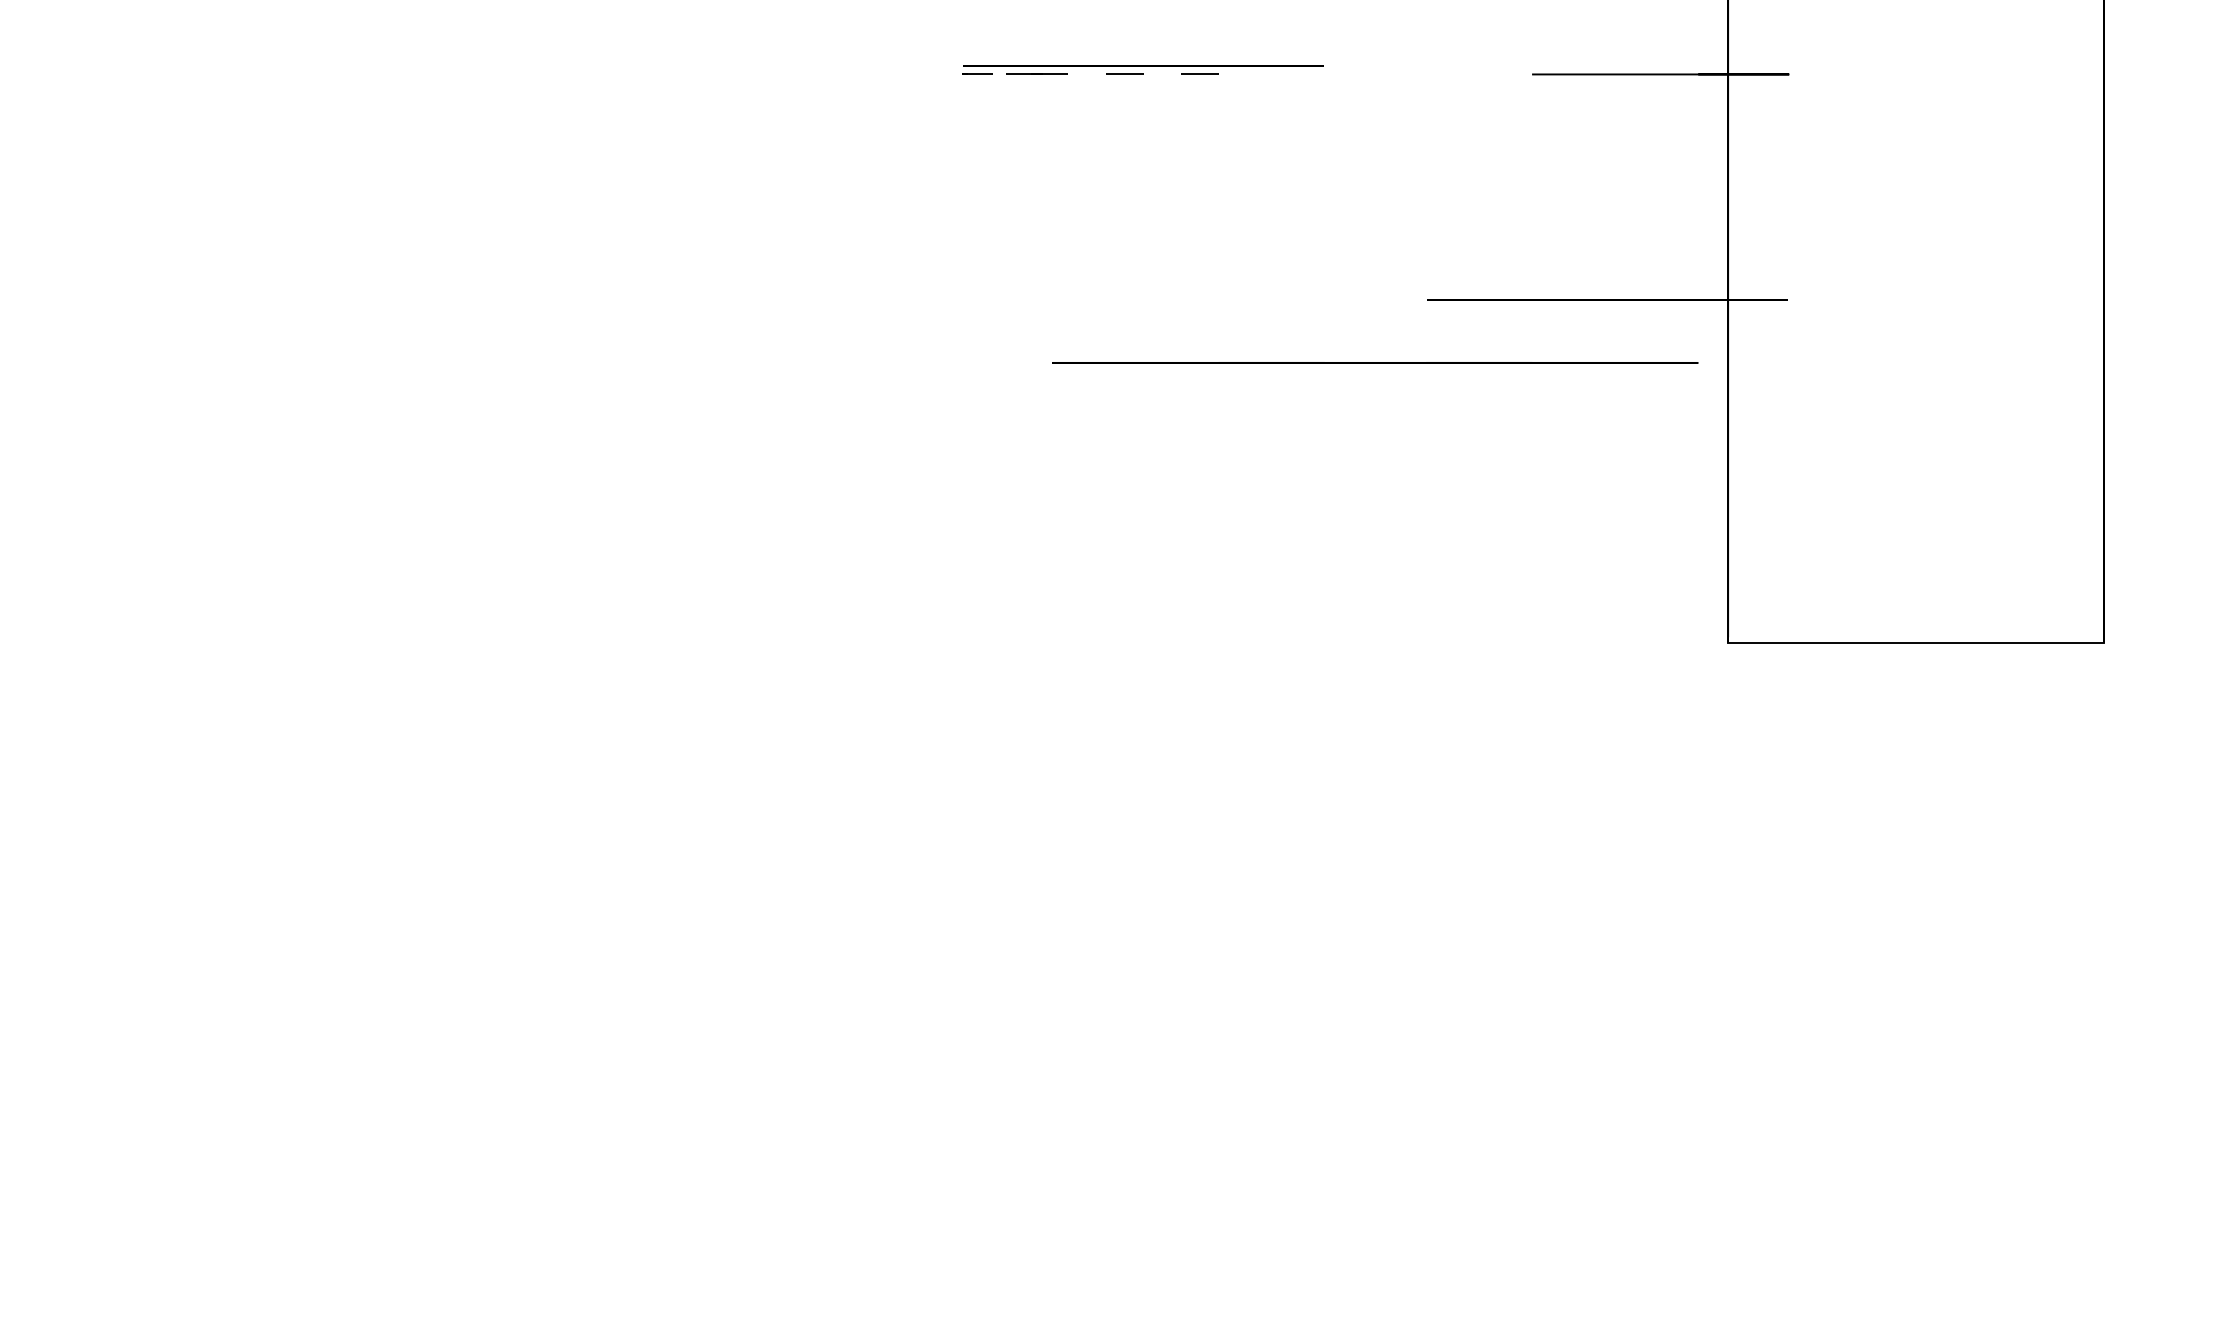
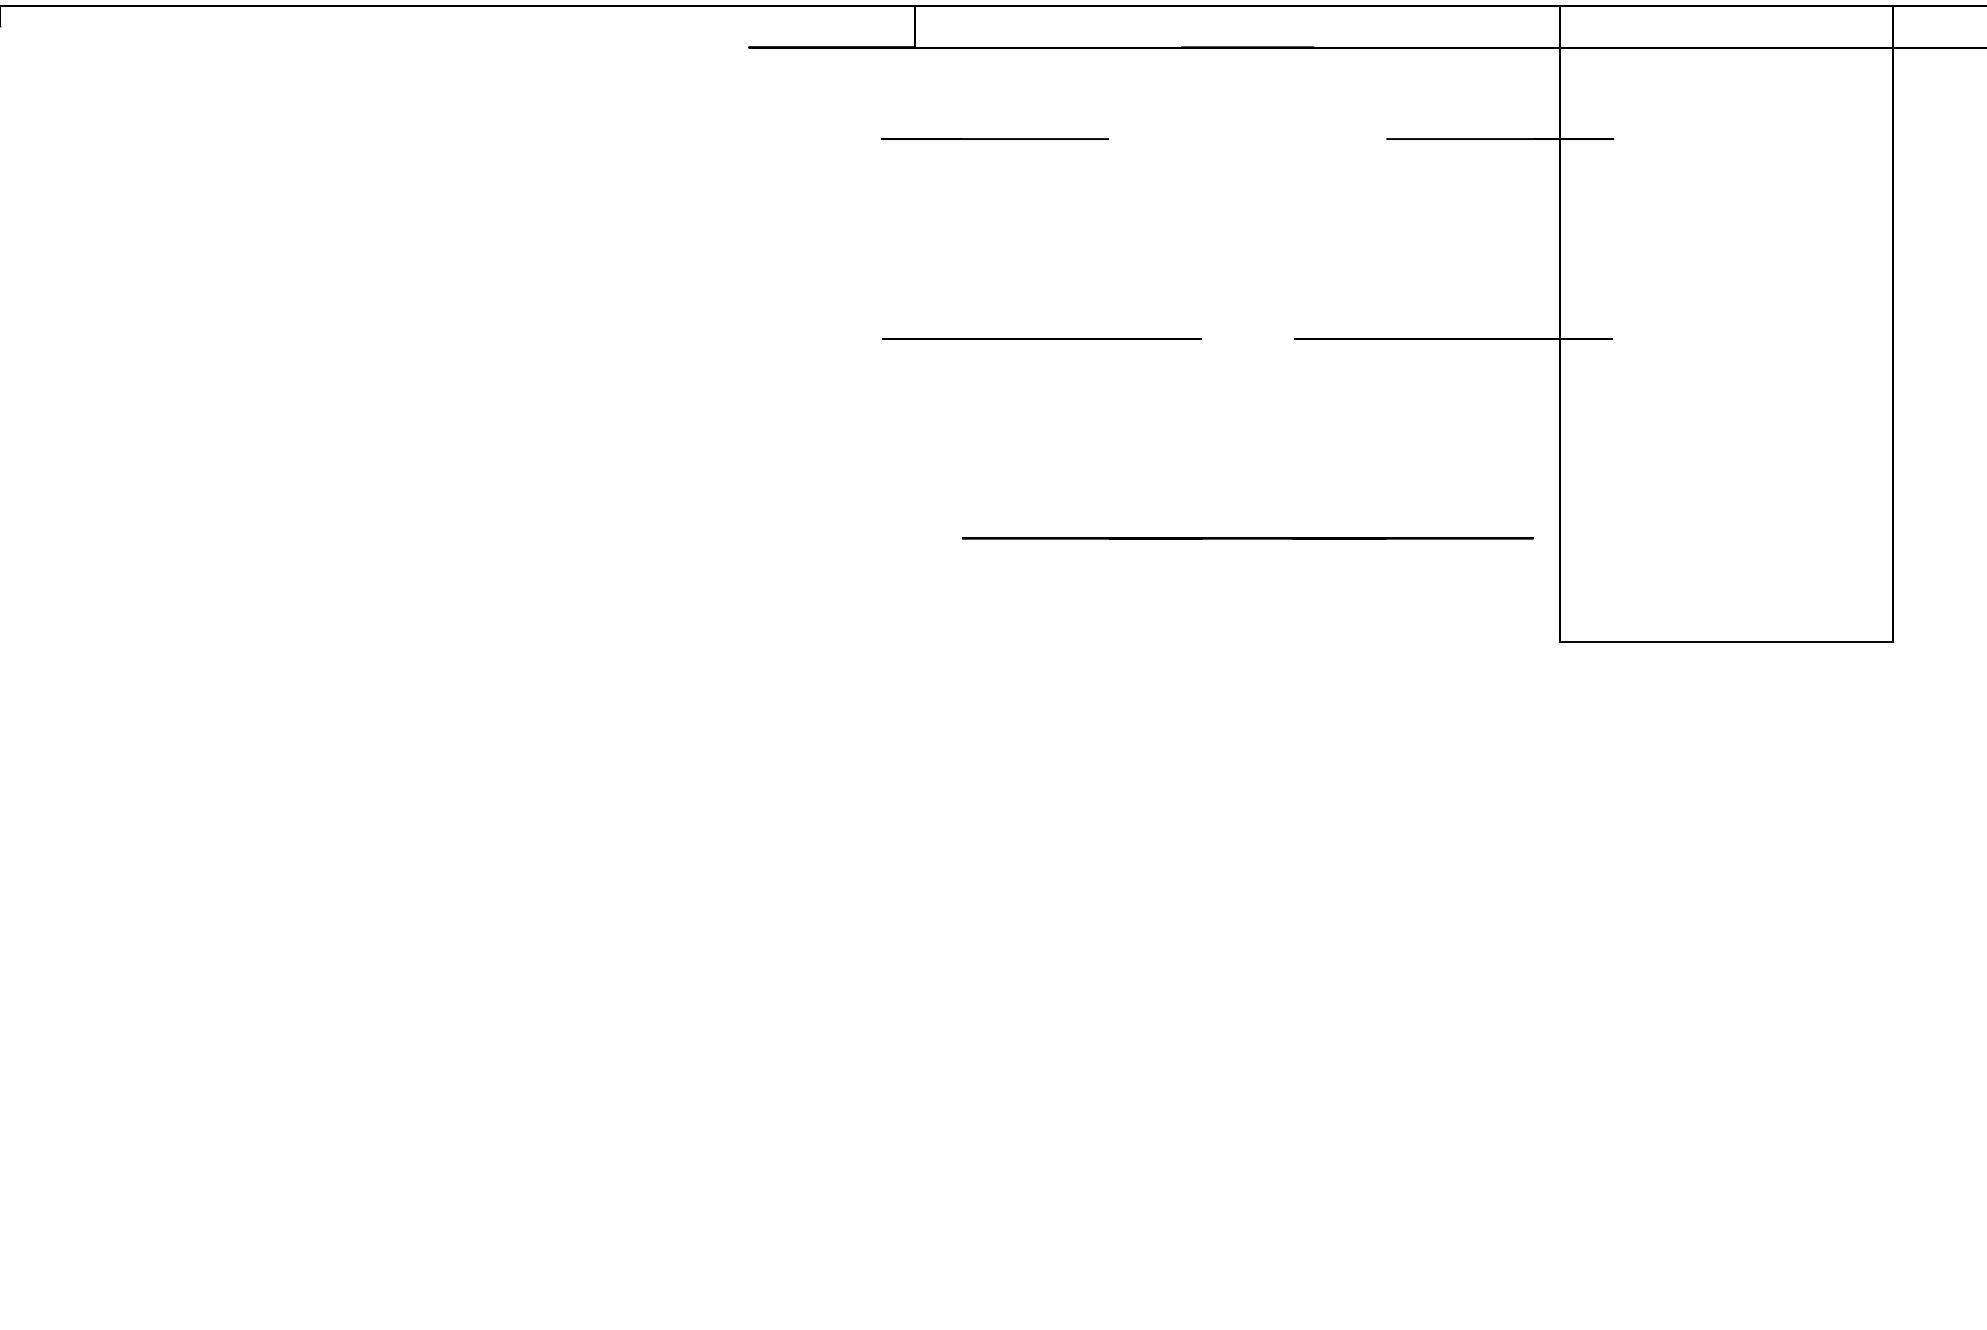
line: (1142, 65) -> (1041, 338), moved
arc: (1034, 74) -> (945, 139), dashed -> solid
line: (1375, 362) -> (1247, 538), moved

